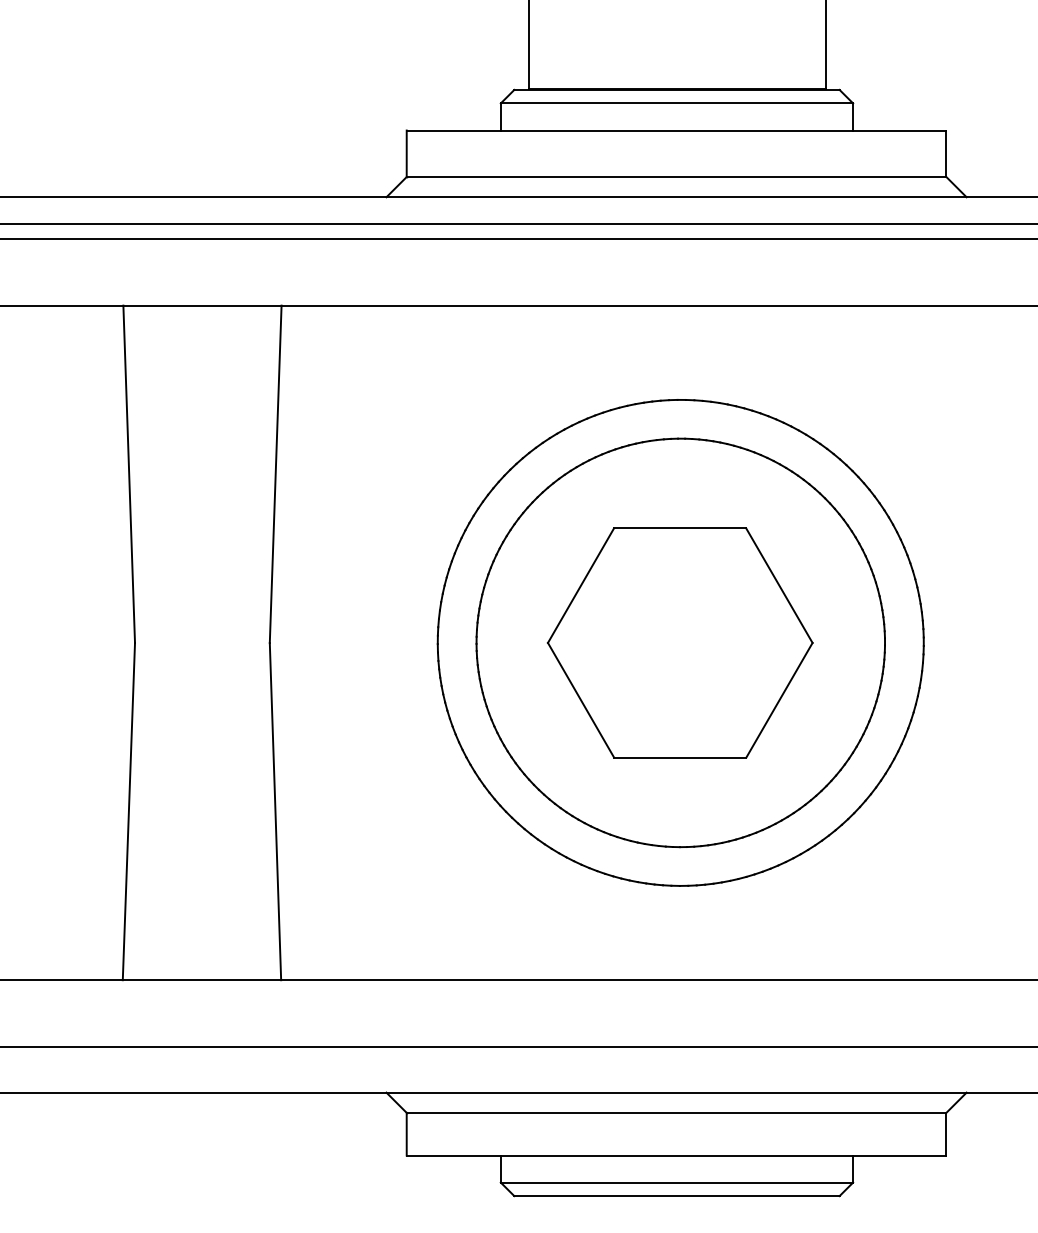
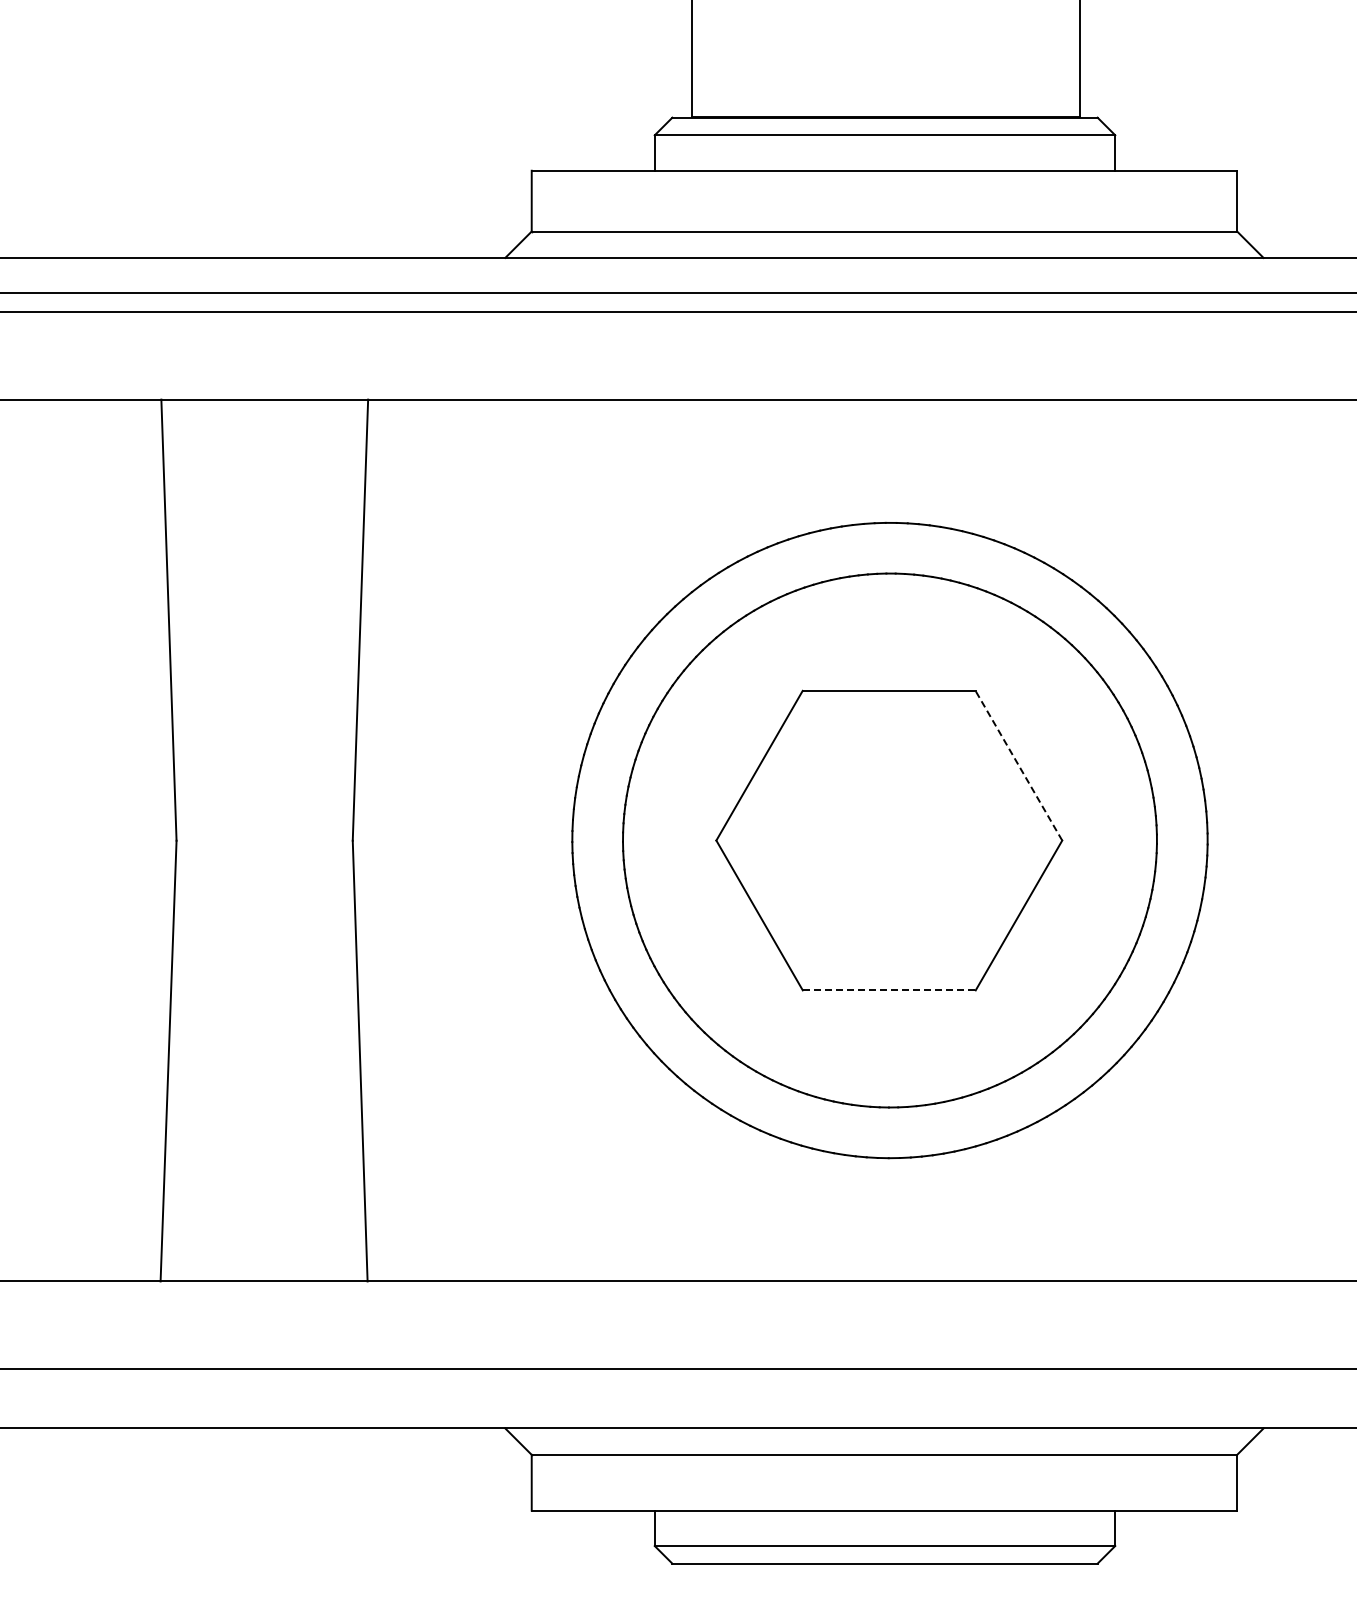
line: (779, 585) -> (1018, 765), solid -> dashed
line: (680, 757) -> (889, 990), solid -> dashed

